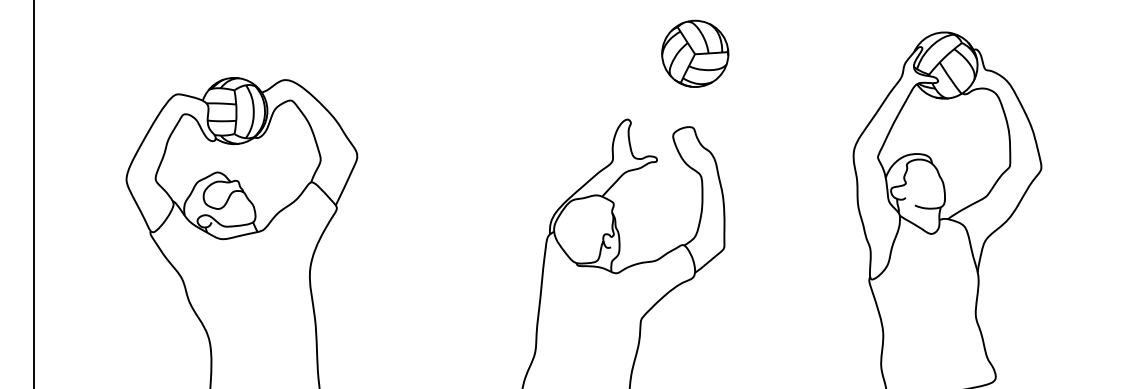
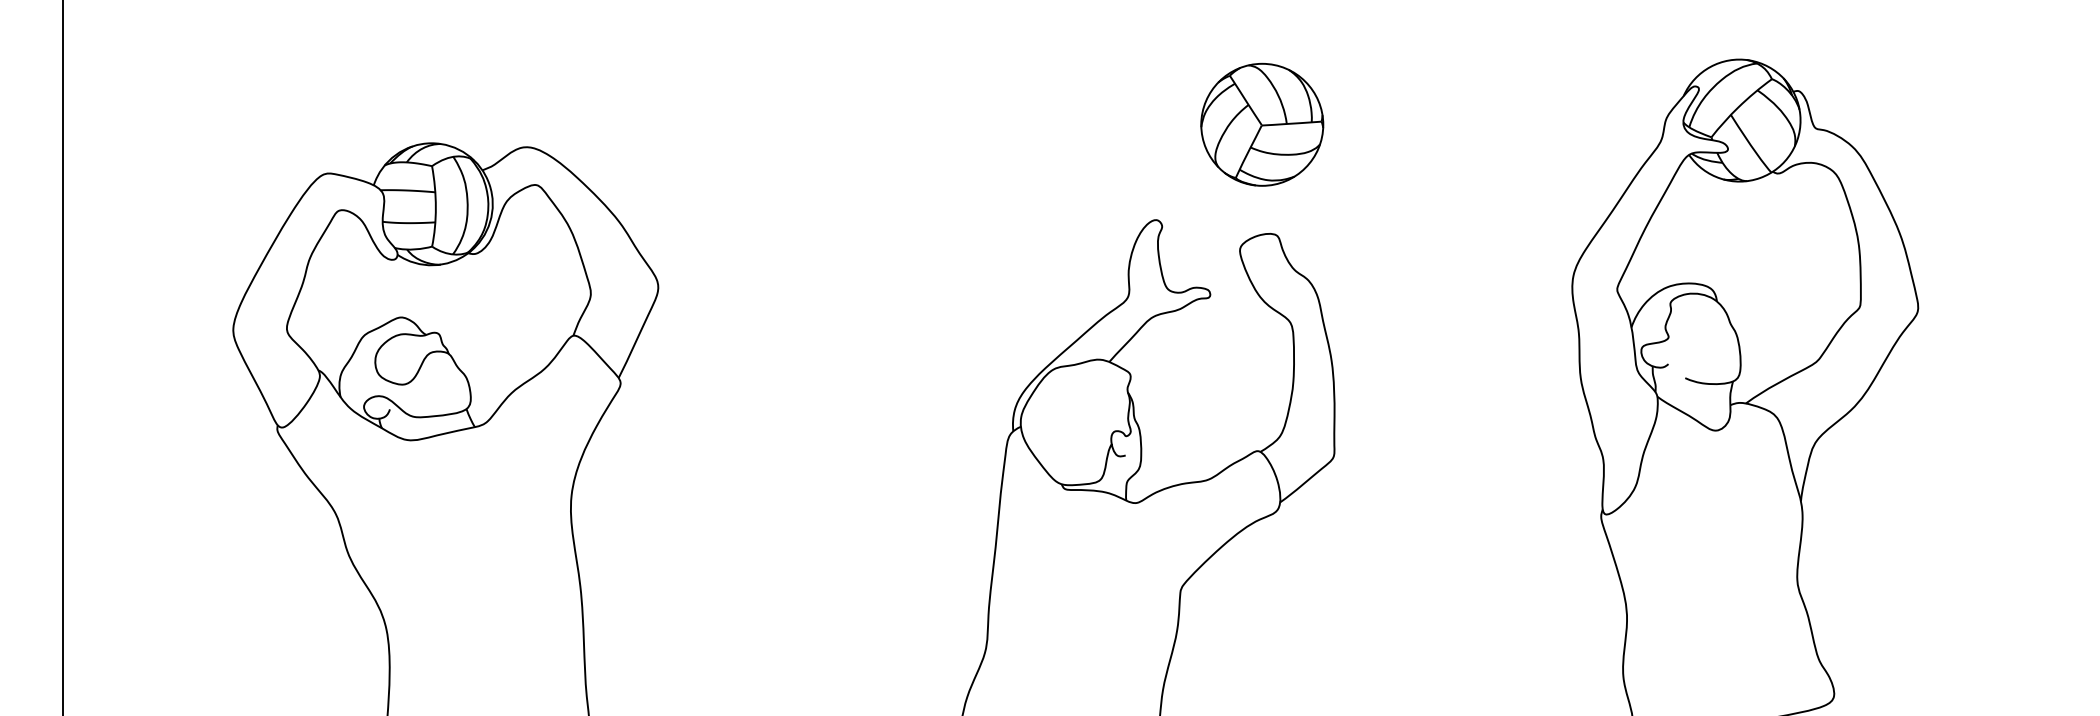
part: (695, 53) -> (1262, 124), moved

